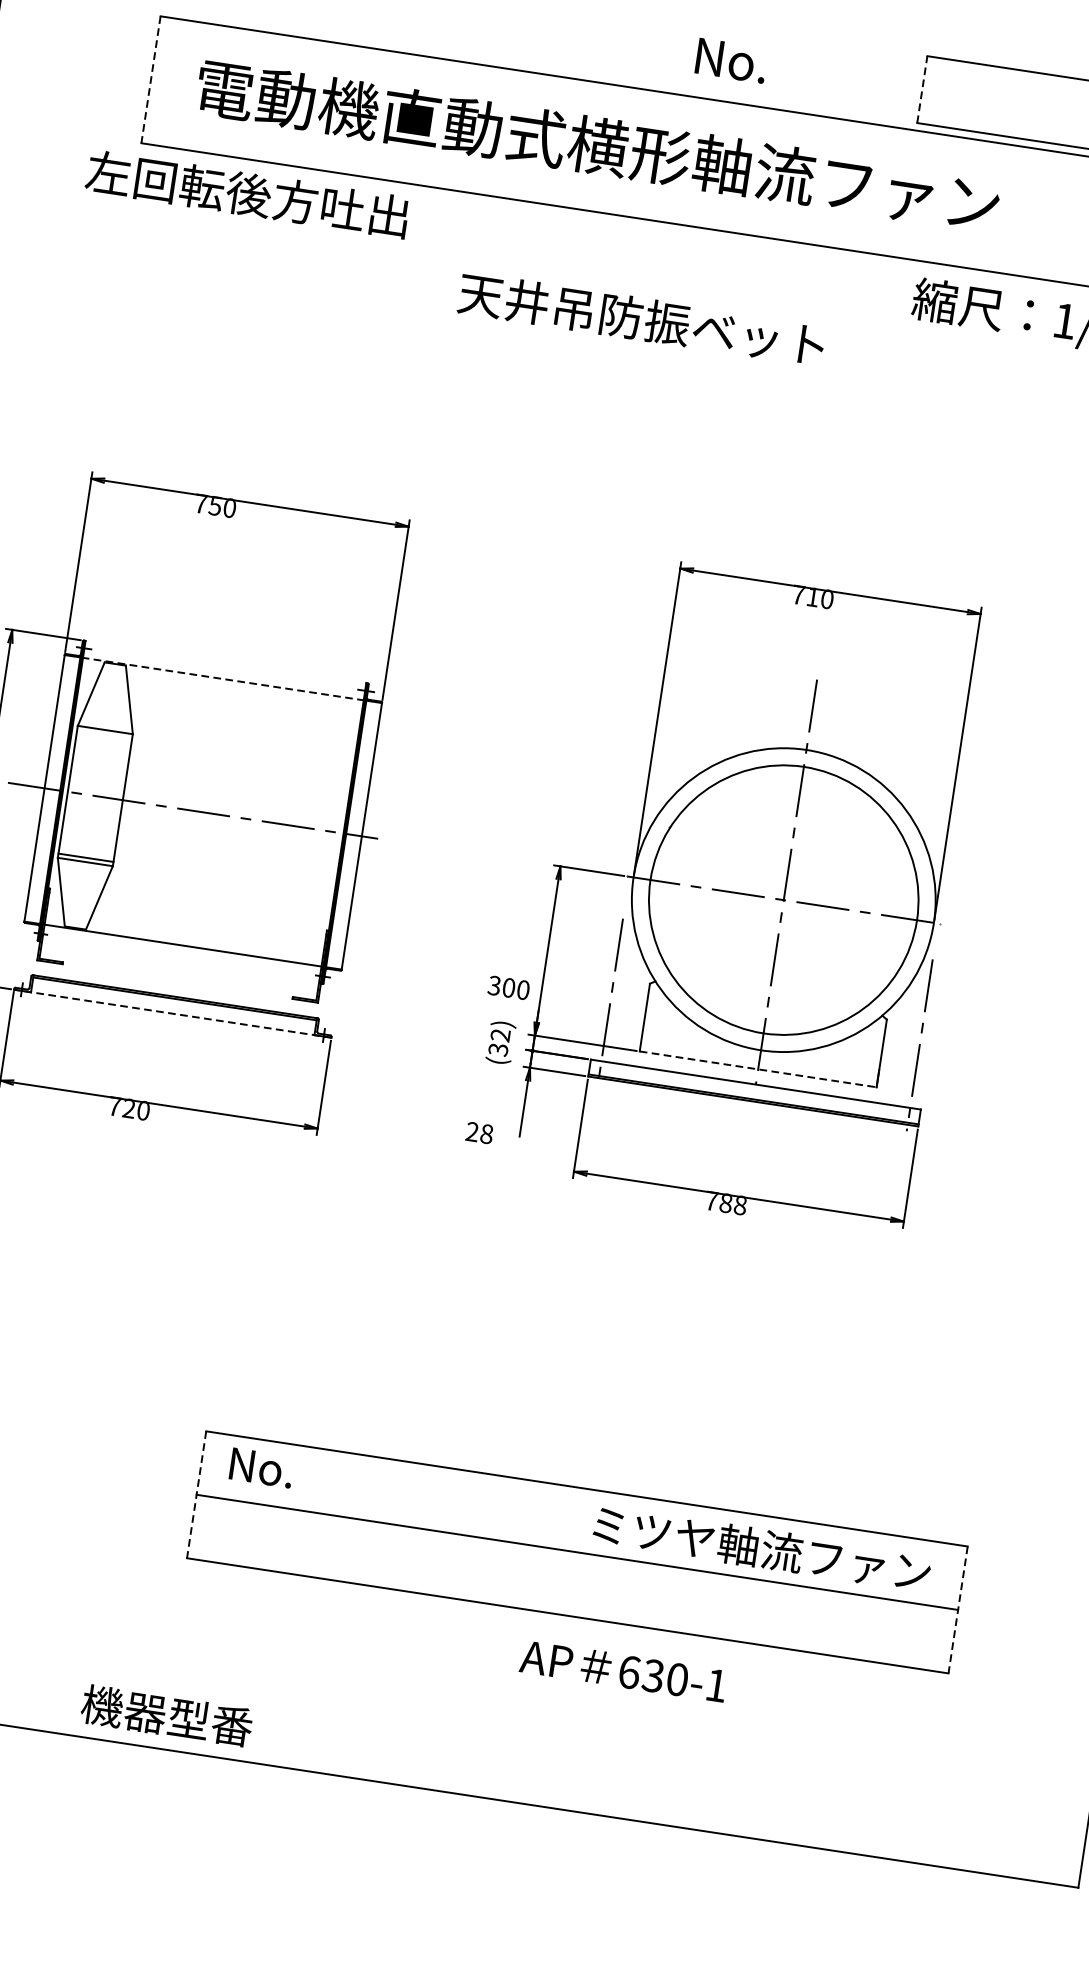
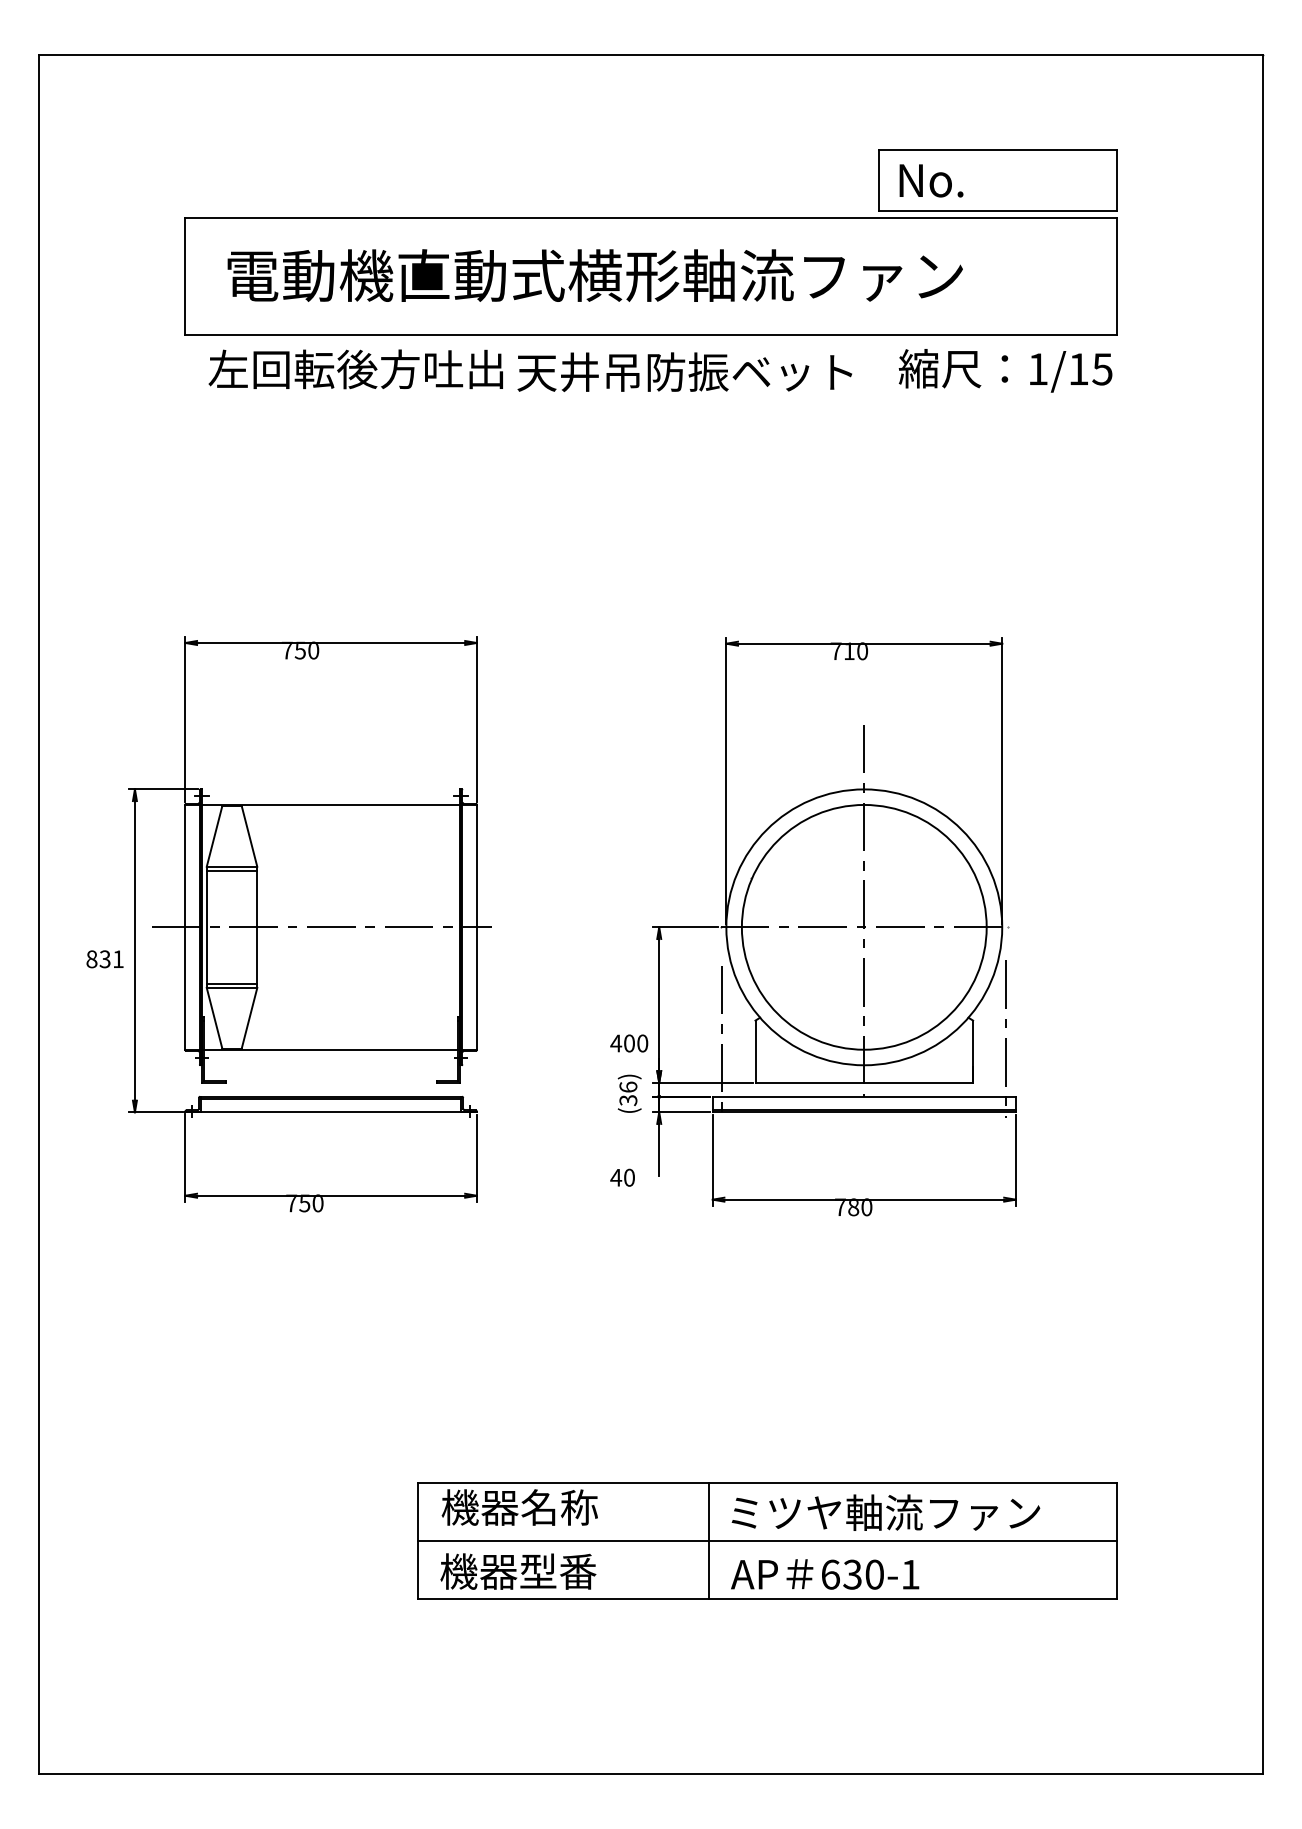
text: (731, 60) -> (931, 180), moved
line: (150, 80) -> (184, 277), dashed -> solid
line: (922, 89) -> (878, 180), dashed -> solid
text: (247, 194) -> (355, 369), moved
text: (641, 318) -> (684, 371), moved
line: (223, 678) -> (331, 804), dashed -> solid
line: (104, 734) -> (231, 870), added
text: (494, 985) -> (616, 1043), 300 -> 400
line: (173, 1013) -> (331, 1112), dashed -> solid
text: (500, 1034) -> (628, 1086), (32) -> (36)
line: (758, 1069) -> (864, 1082), dashed -> solid
text: (128, 1108) -> (304, 1203), 720 -> 750
text: (479, 1132) -> (622, 1177), 28 -> 40
text: (739, 1206) -> (866, 1208), 788 -> 780
text: (312, 1475) -> (519, 1507), No. -> 機器名称
line: (196, 1495) -> (417, 1541), dashed -> solid
line: (514, 1542) -> (709, 1540), added
text: (761, 1548) -> (885, 1512), moved
line: (958, 1610) -> (1117, 1541), dashed -> solid
text: (623, 1671) -> (825, 1574), moved
text: (167, 1715) -> (518, 1571), moved

